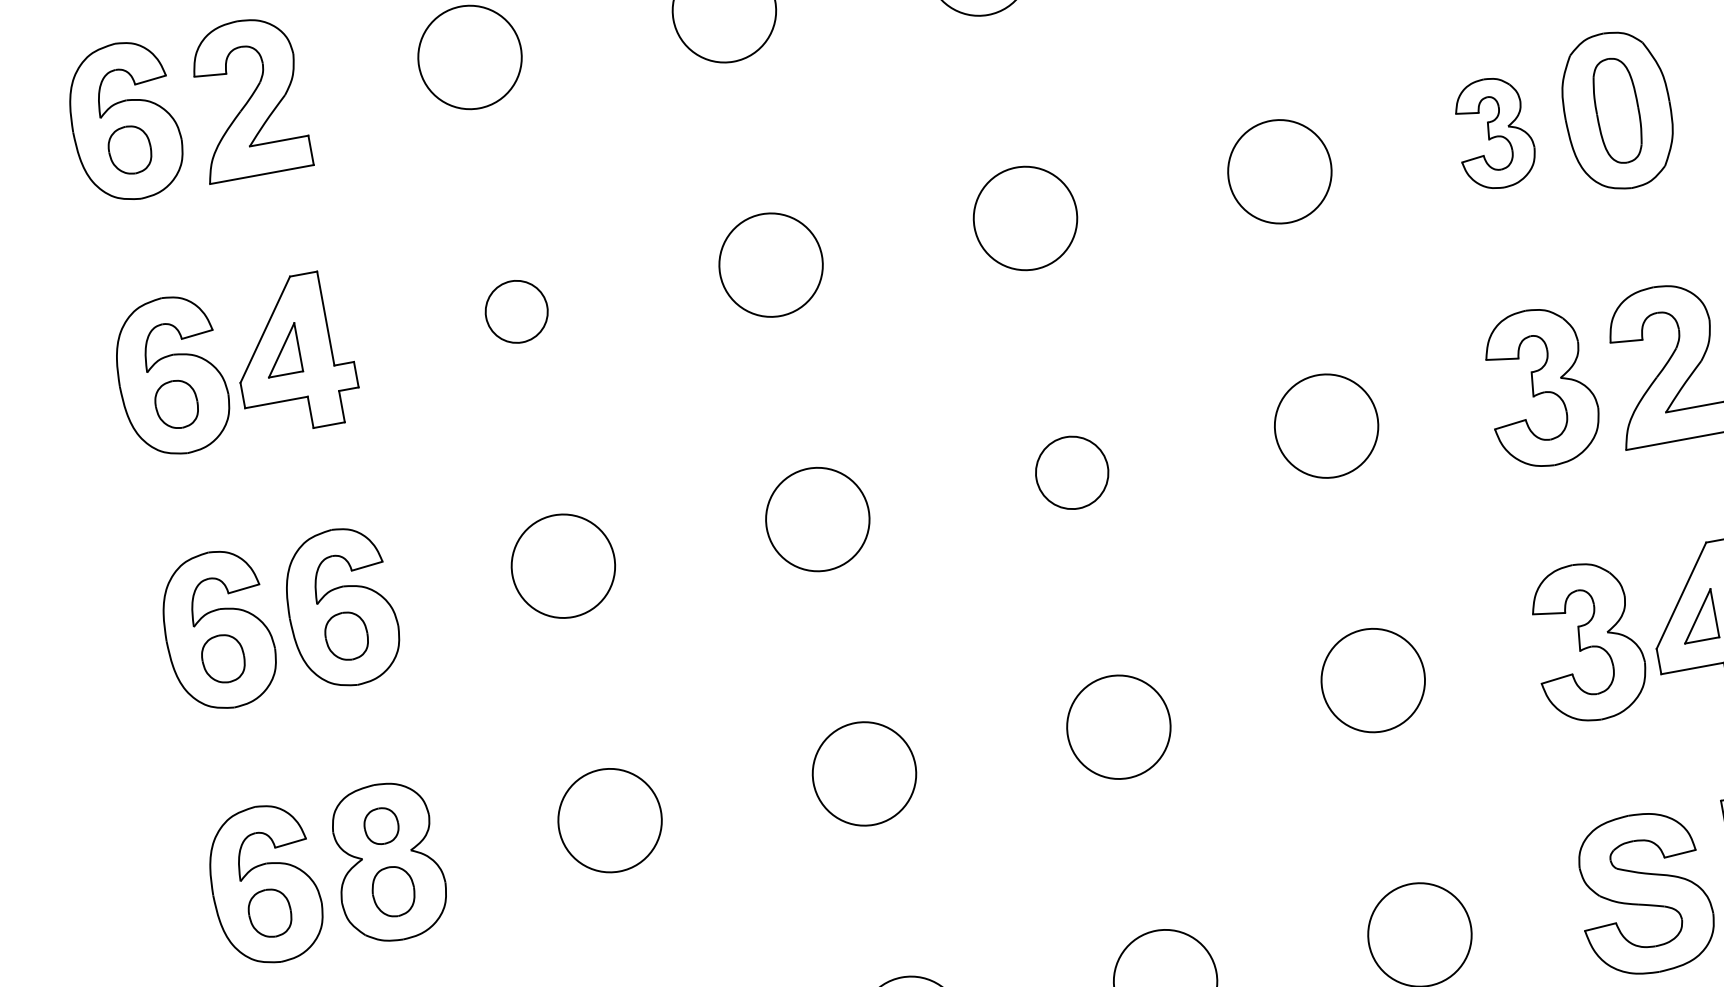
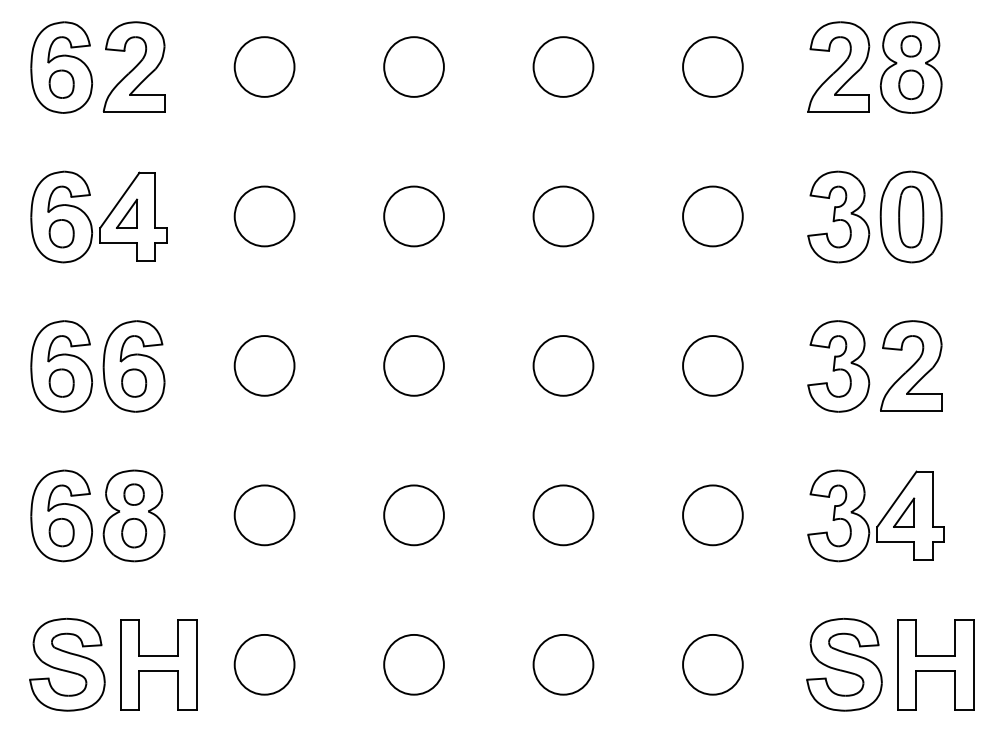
part: (1493, 132) -> (838, 216), size x1.43
circle: (516, 311) -> (264, 216), size x1.67
circle: (1072, 472) -> (563, 365), size x1.43

